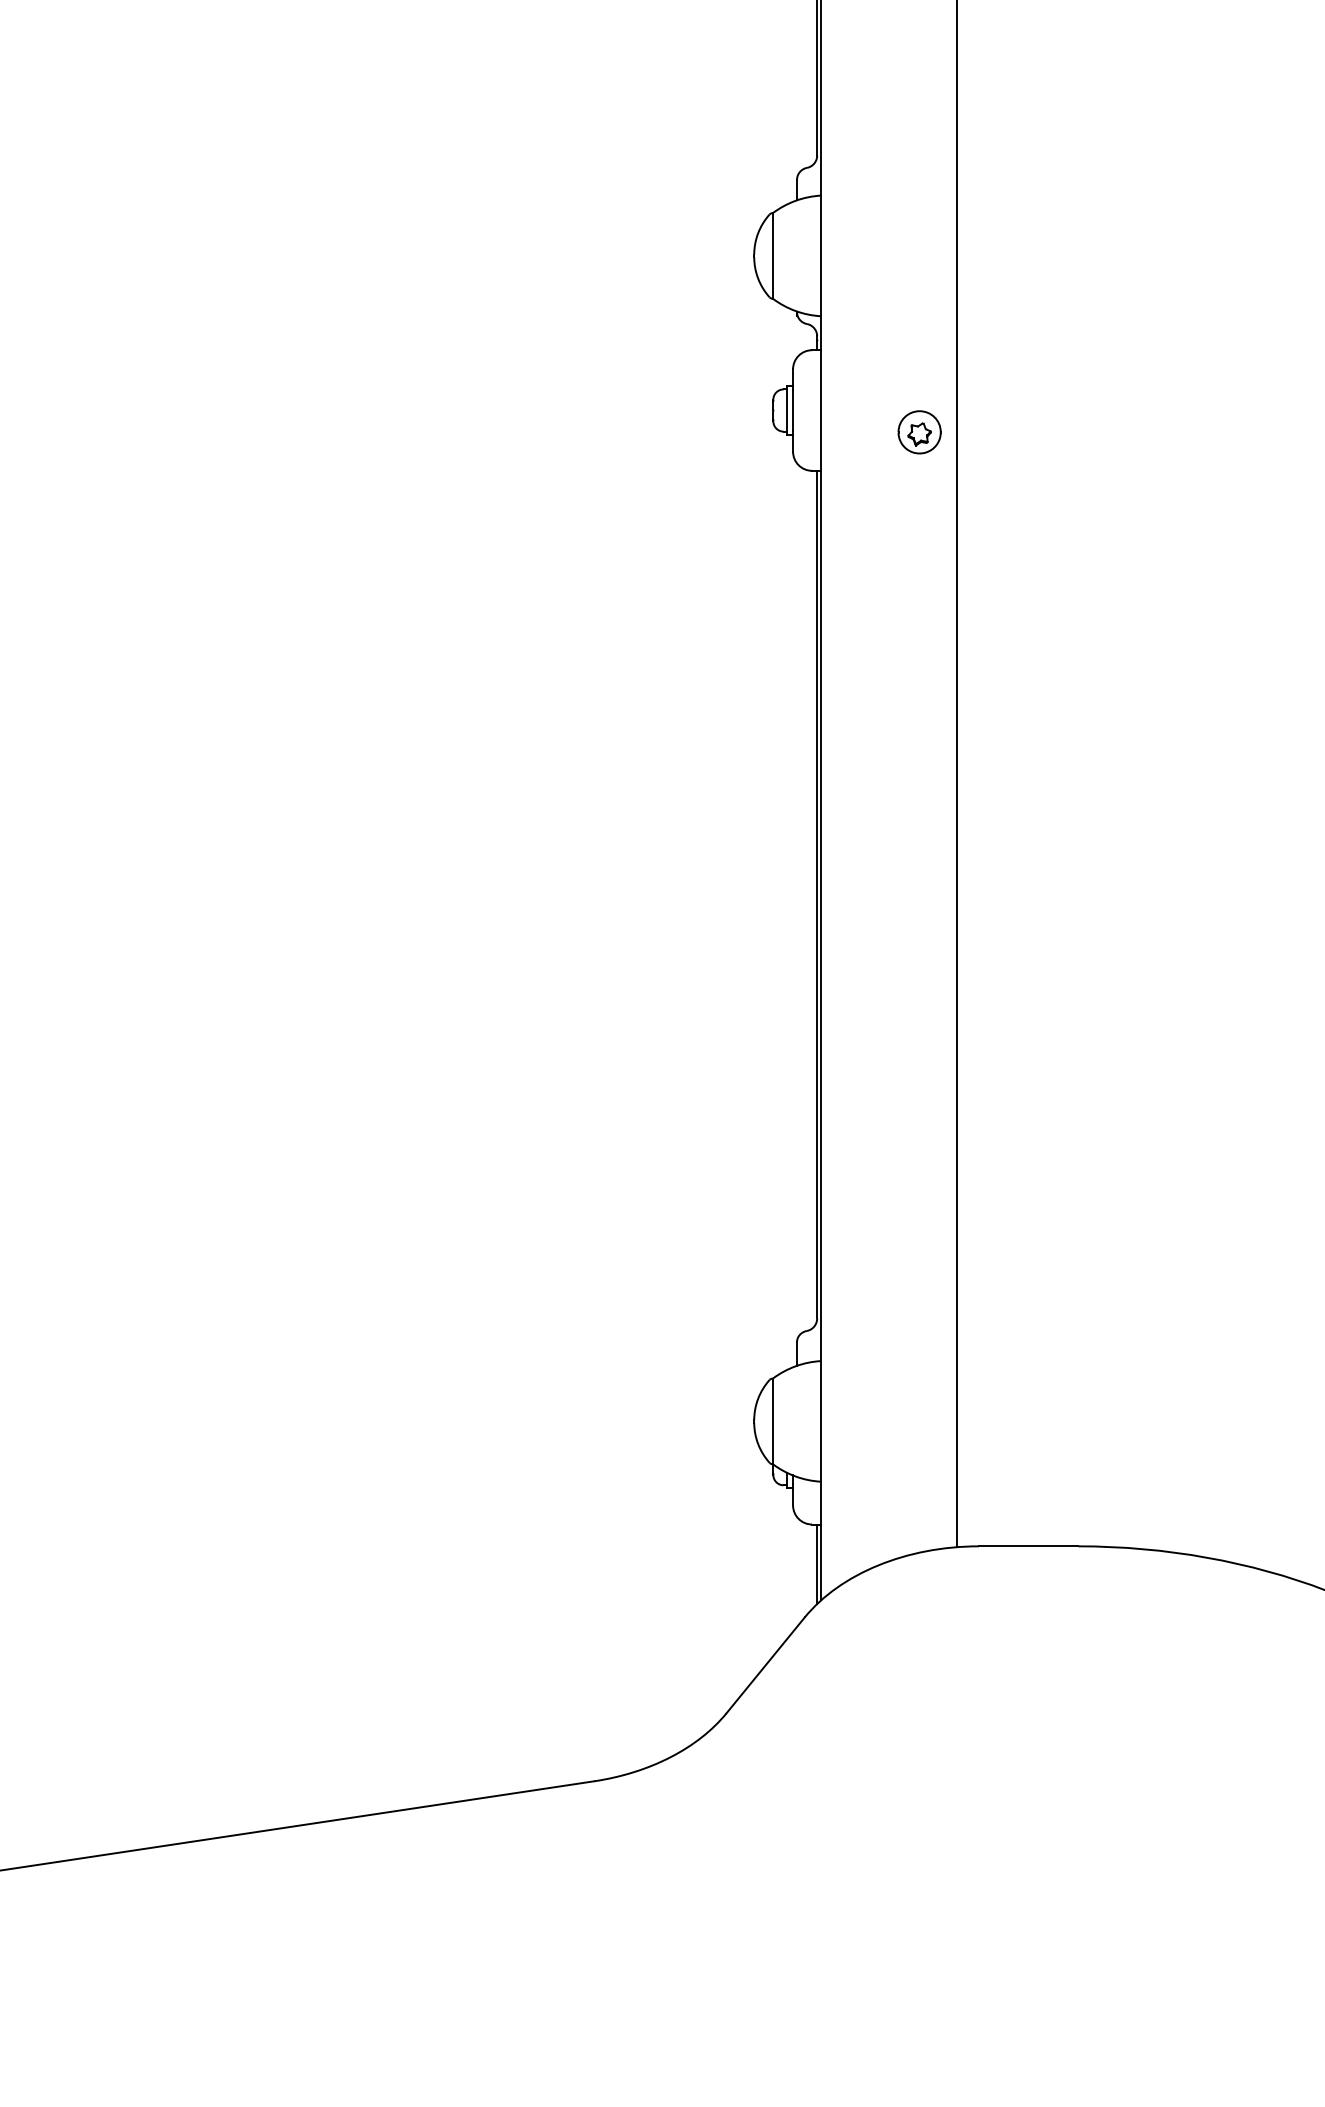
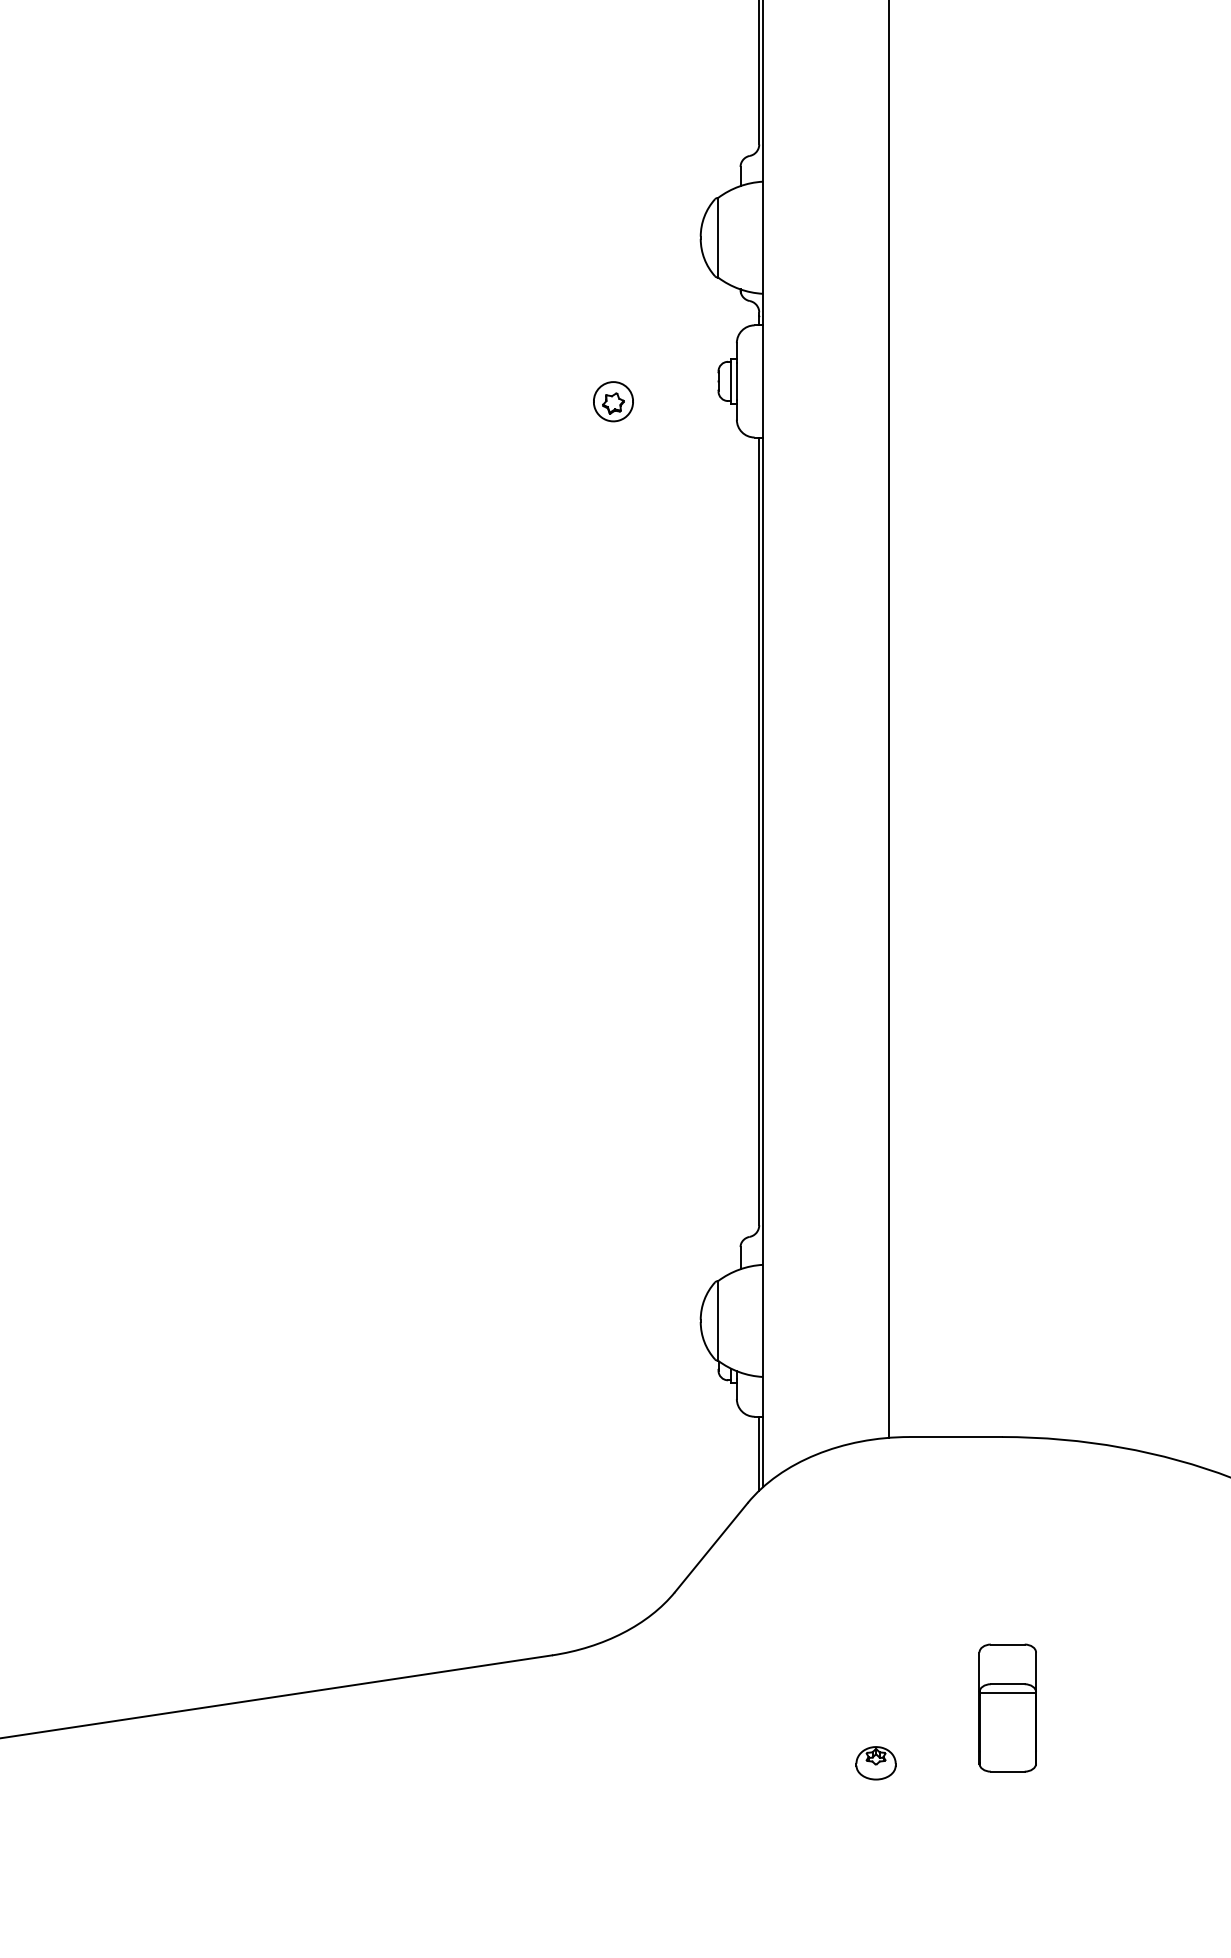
part: (919, 432) -> (613, 401), moved
part: (1084, 1837) -> (1007, 1707), added
part: (942, 1897) -> (875, 1763), added

